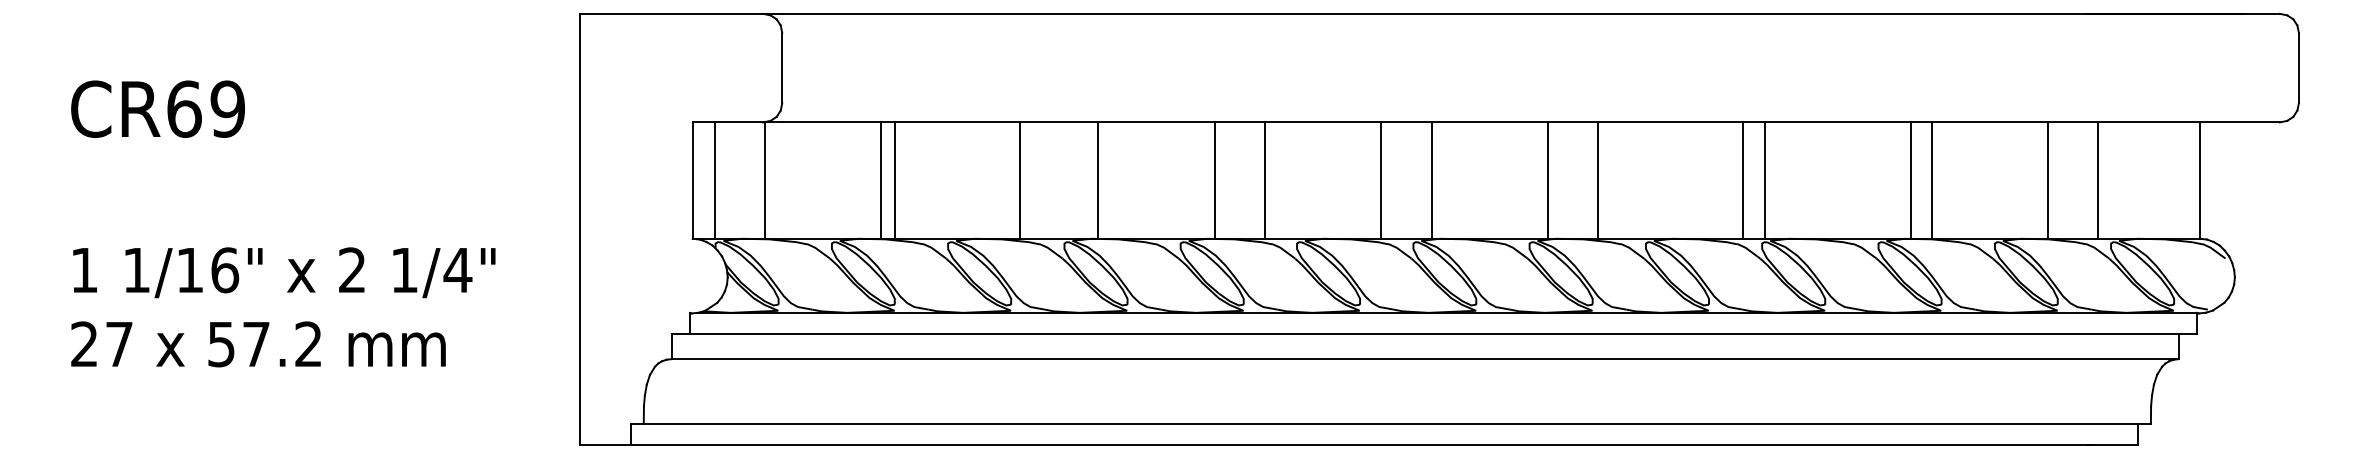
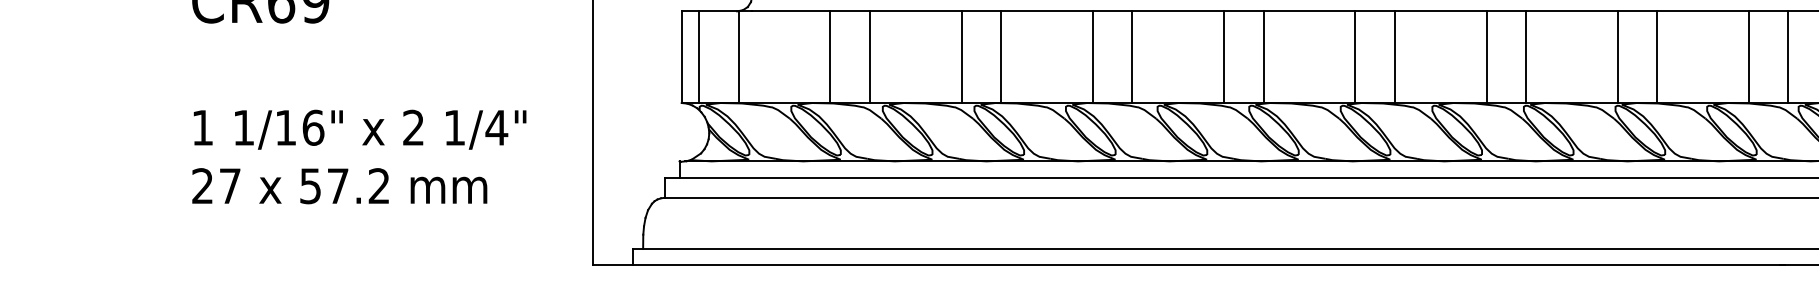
line: (894, 180) -> (869, 57), moved
line: (1020, 180) -> (961, 57), moved
line: (1742, 180) -> (1486, 57), moved
line: (1911, 180) -> (1617, 57), moved

